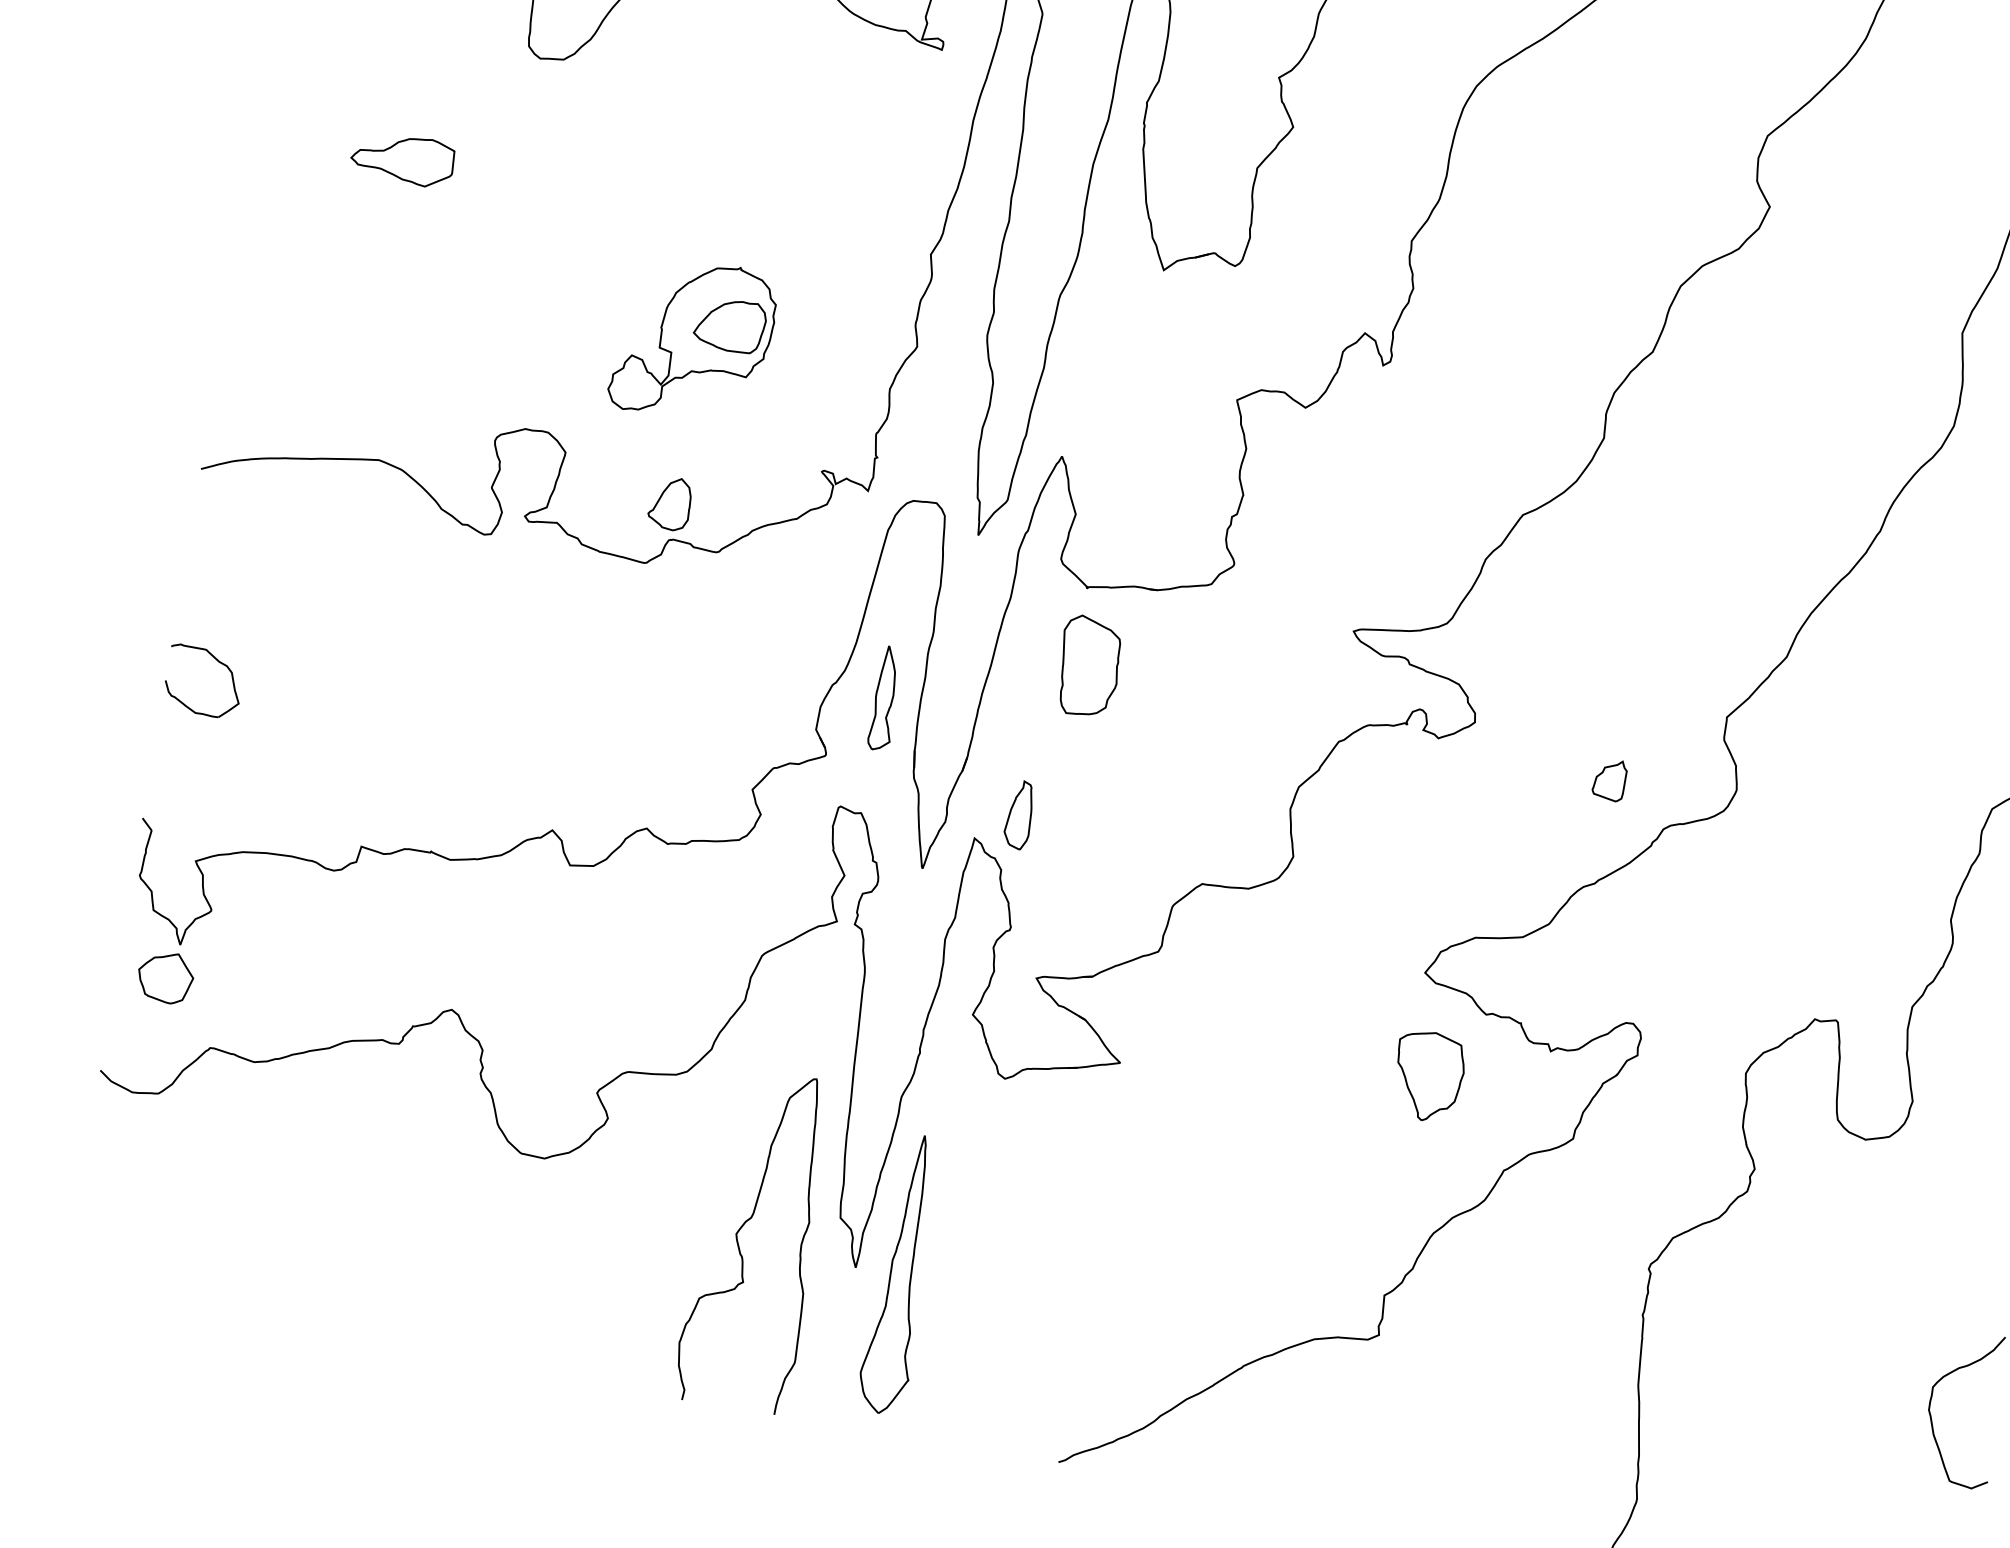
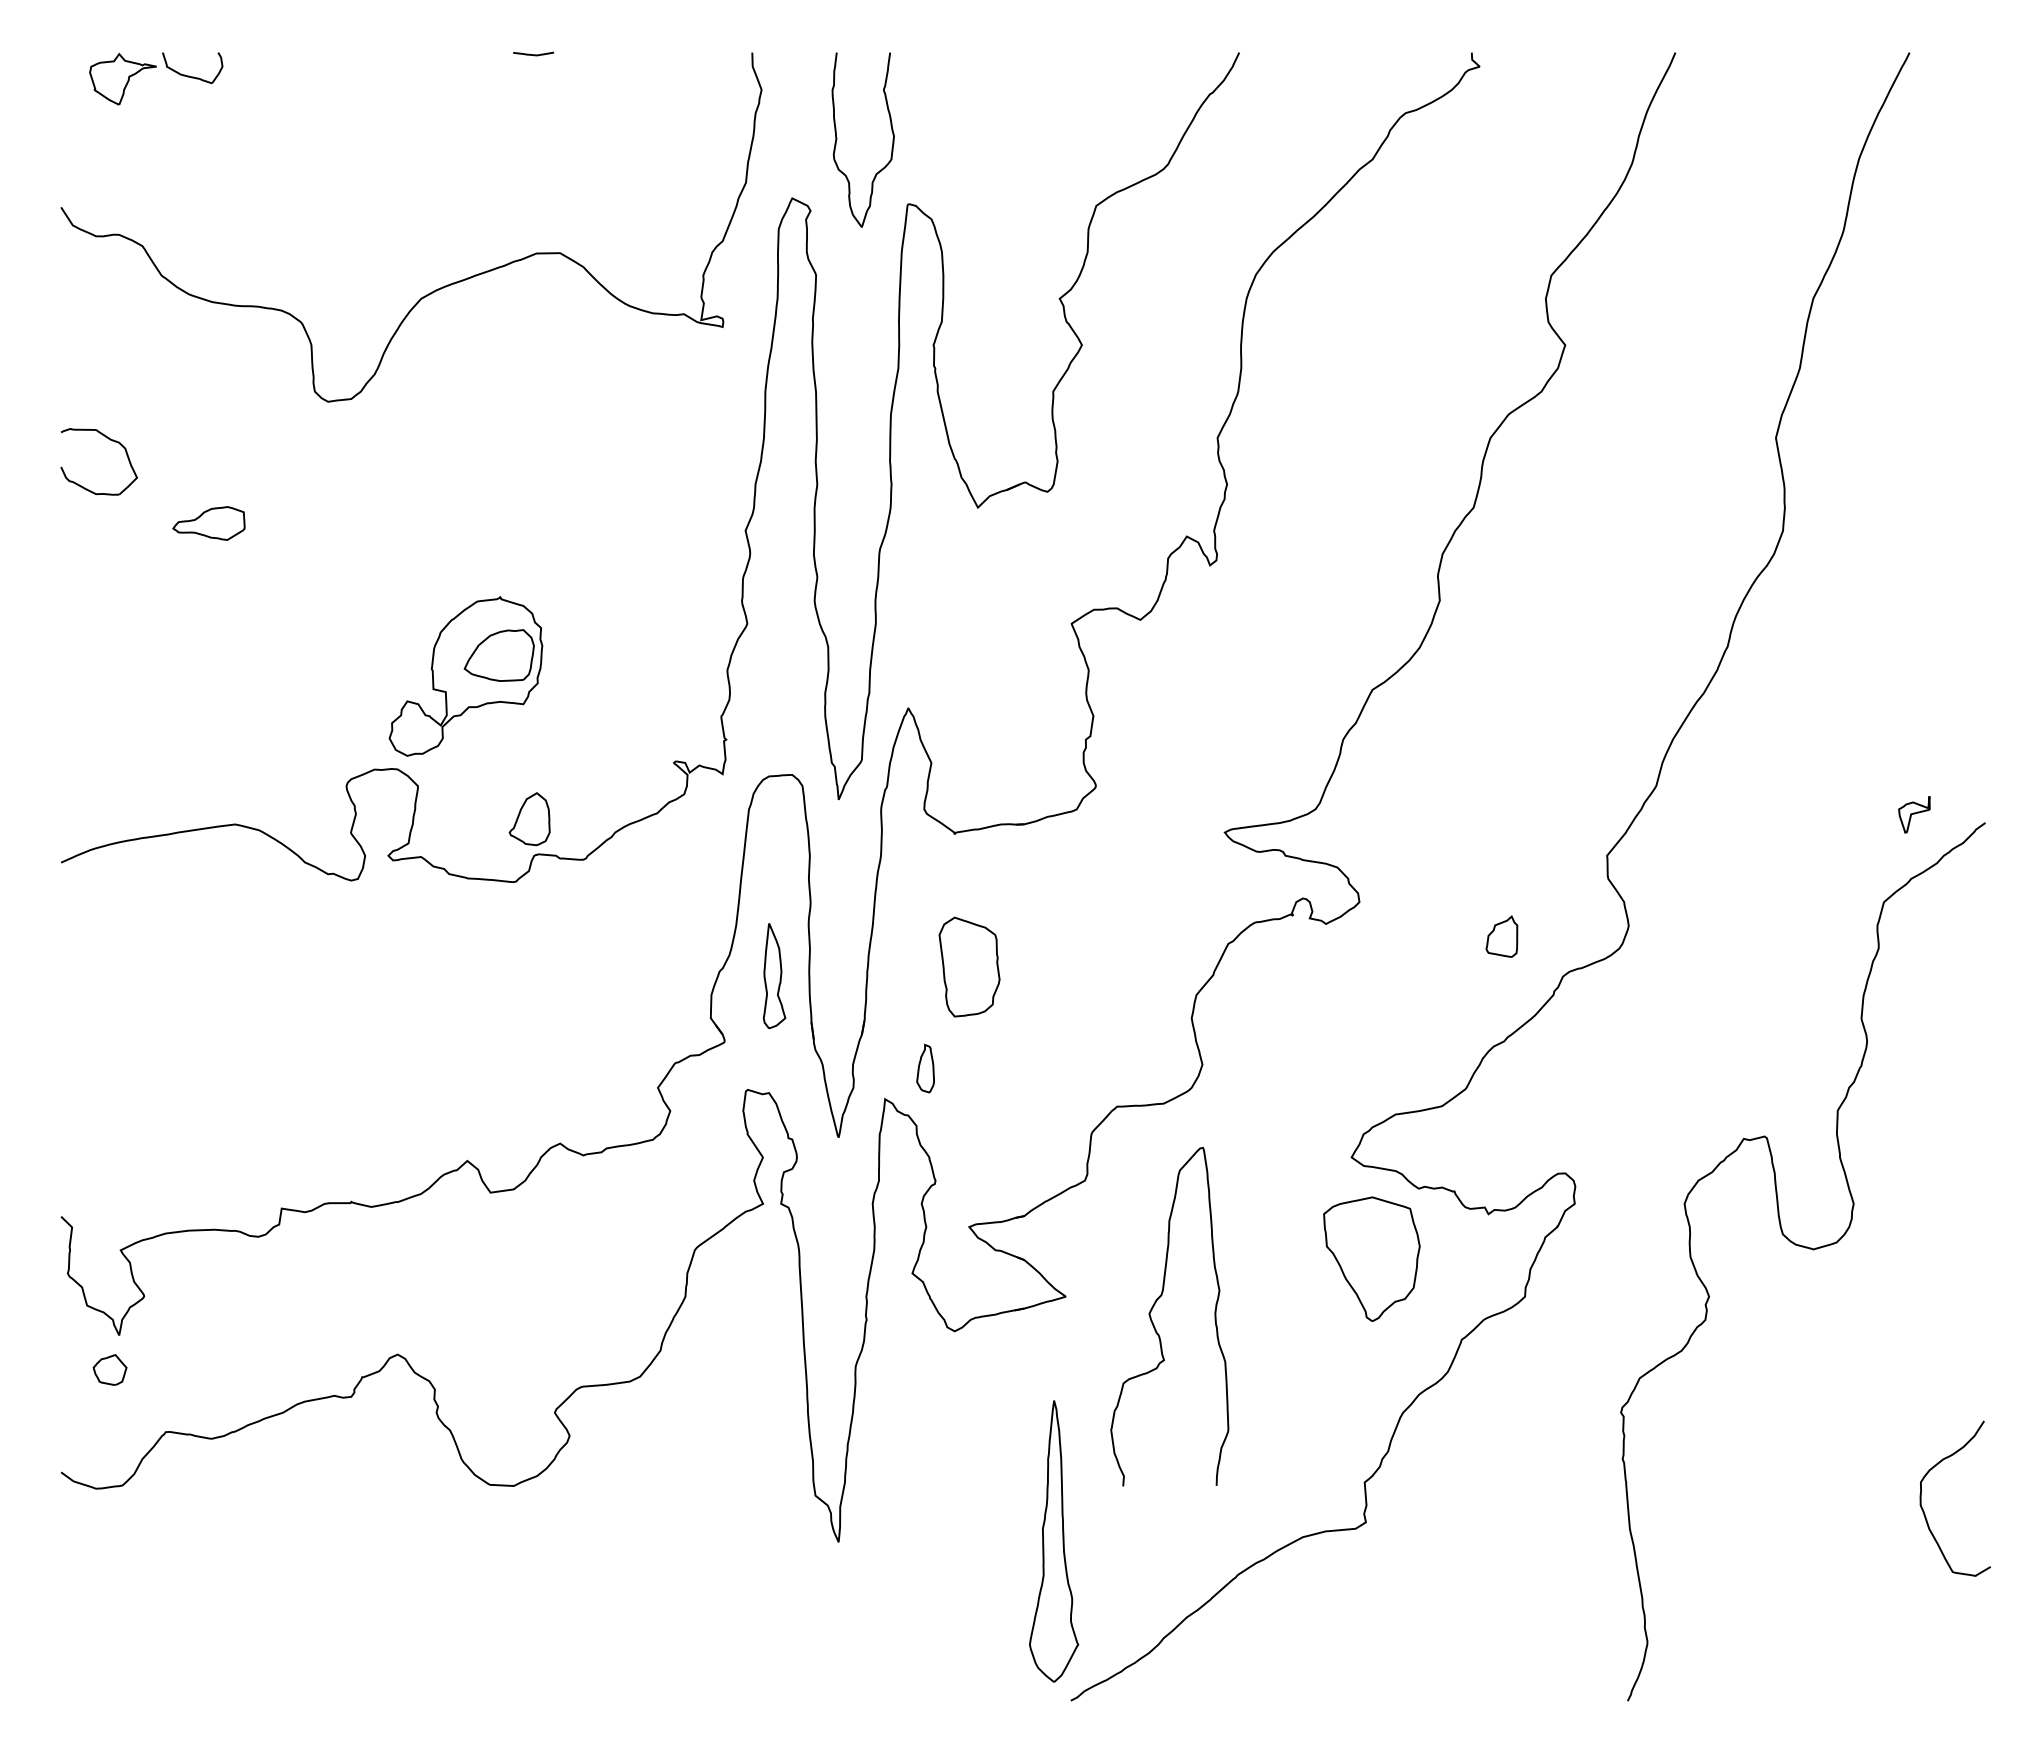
part: (402, 158) -> (208, 523), size x0.7
part: (693, 340) -> (465, 676), moved
part: (216, 661) -> (108, 439), moved
part: (1089, 666) -> (969, 966), moved
part: (1019, 814) -> (925, 1068), size x0.7
part: (165, 976) -> (109, 1369), size x0.6
part: (1428, 1076) -> (1372, 1259), size x1.4
curve: (739, 1245) -> (1154, 1324), moved
part: (902, 1274) -> (1054, 1541), moved

